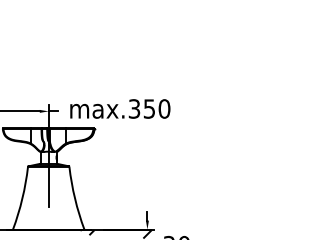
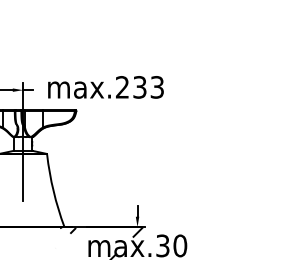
text: (149, 108) -> (139, 86), max.350 -> max.233

